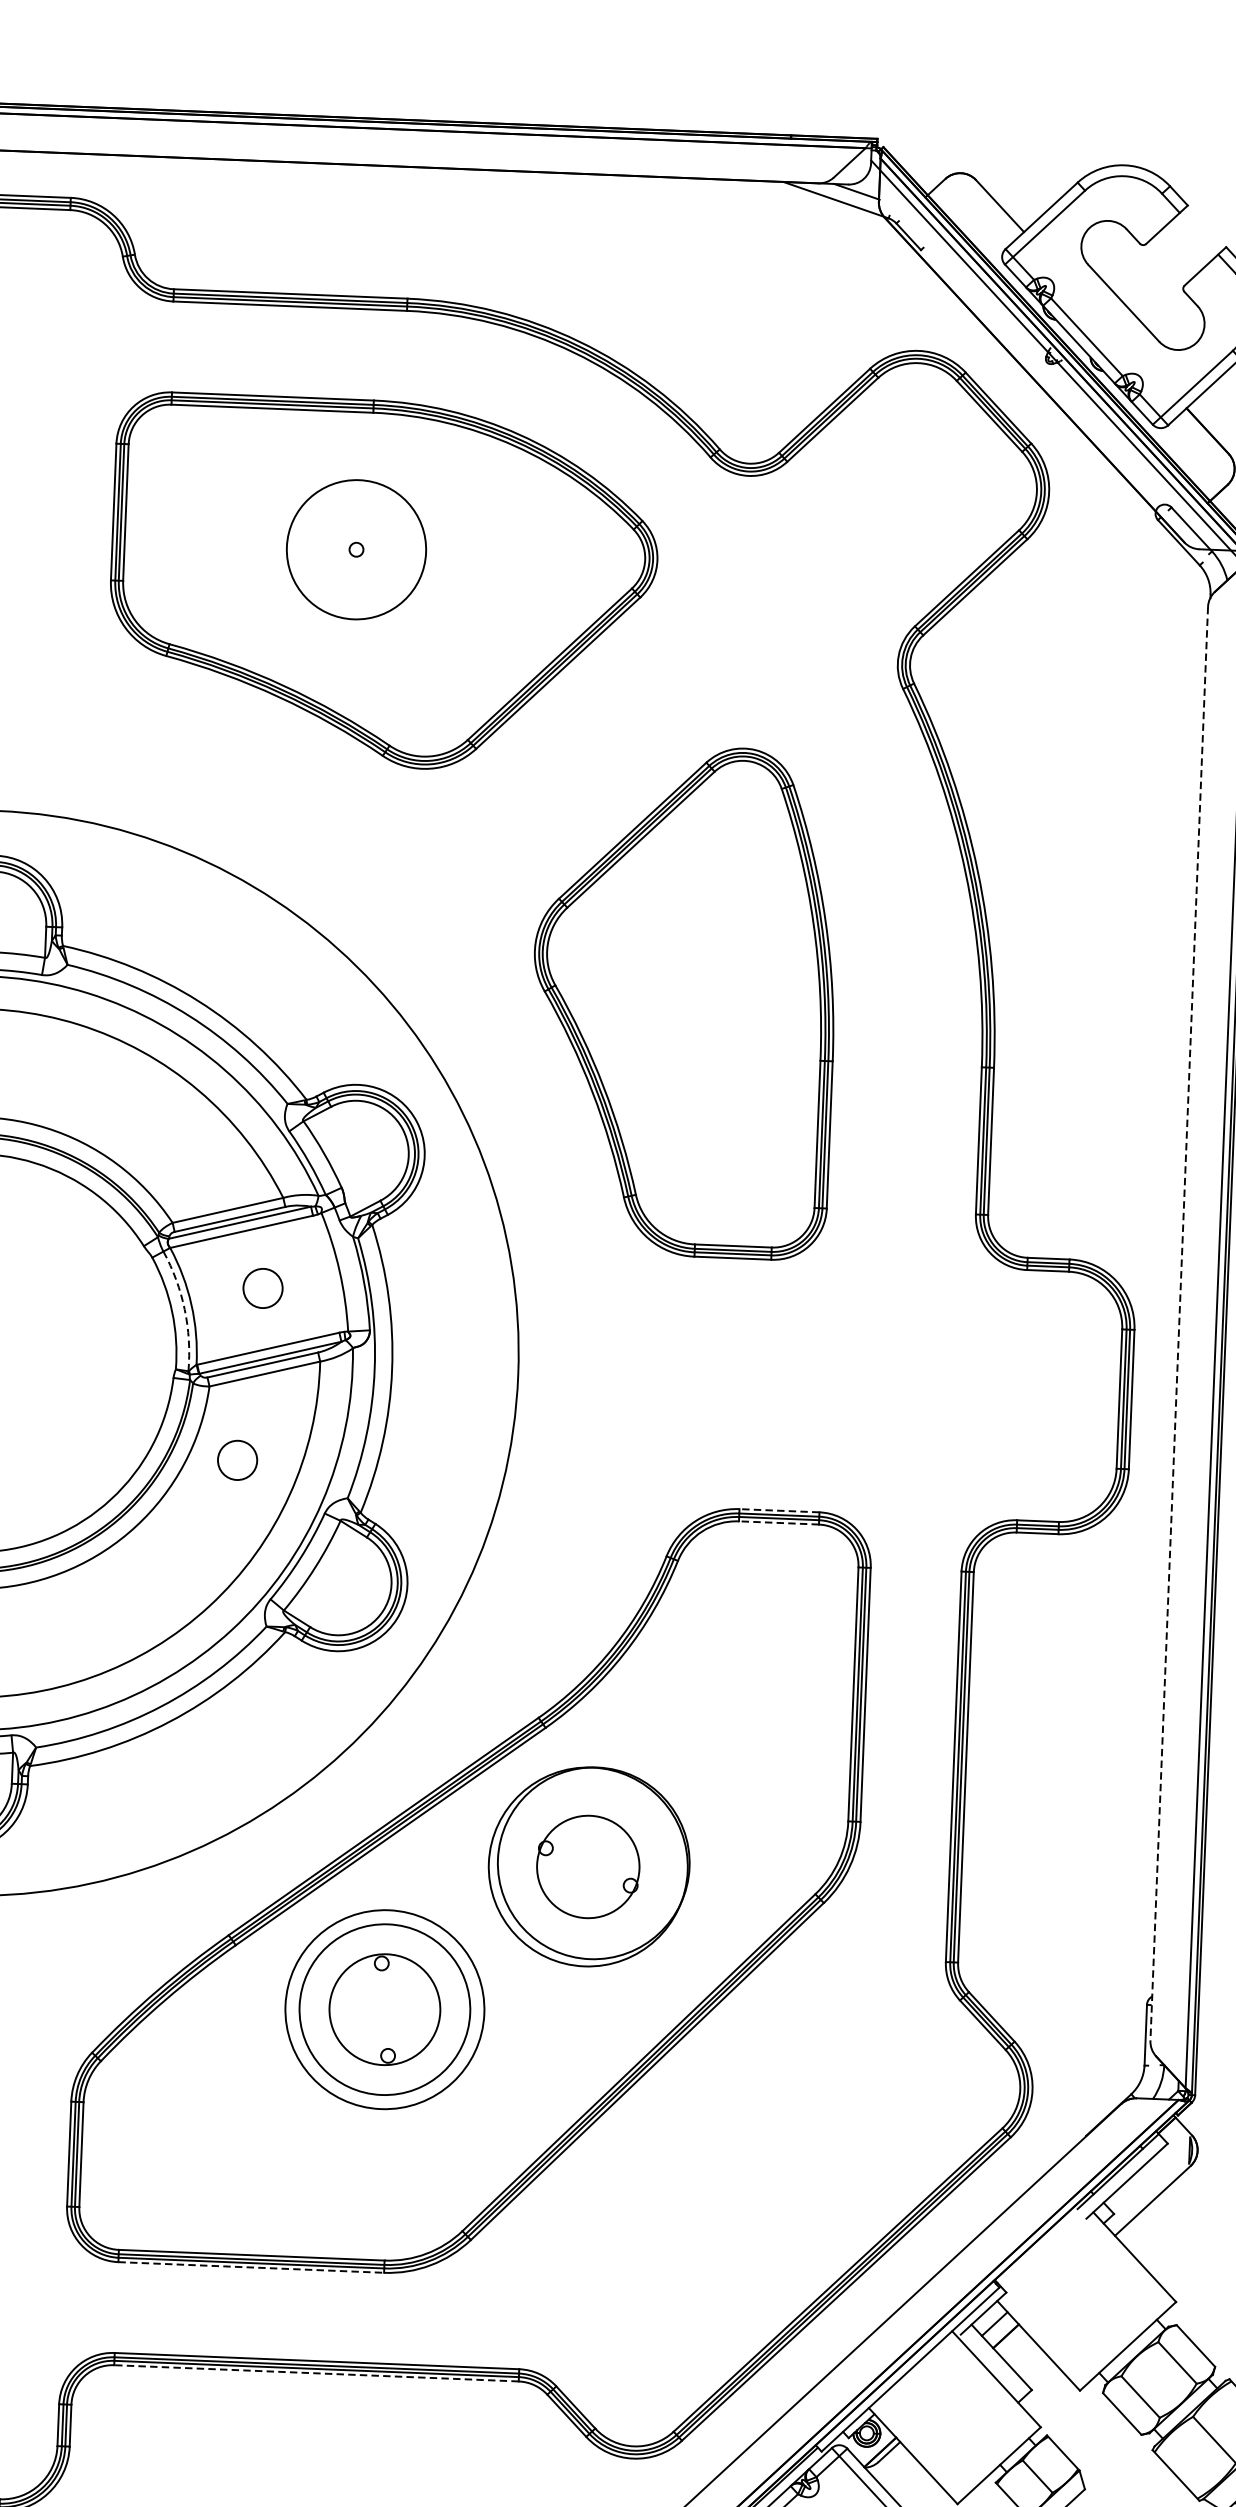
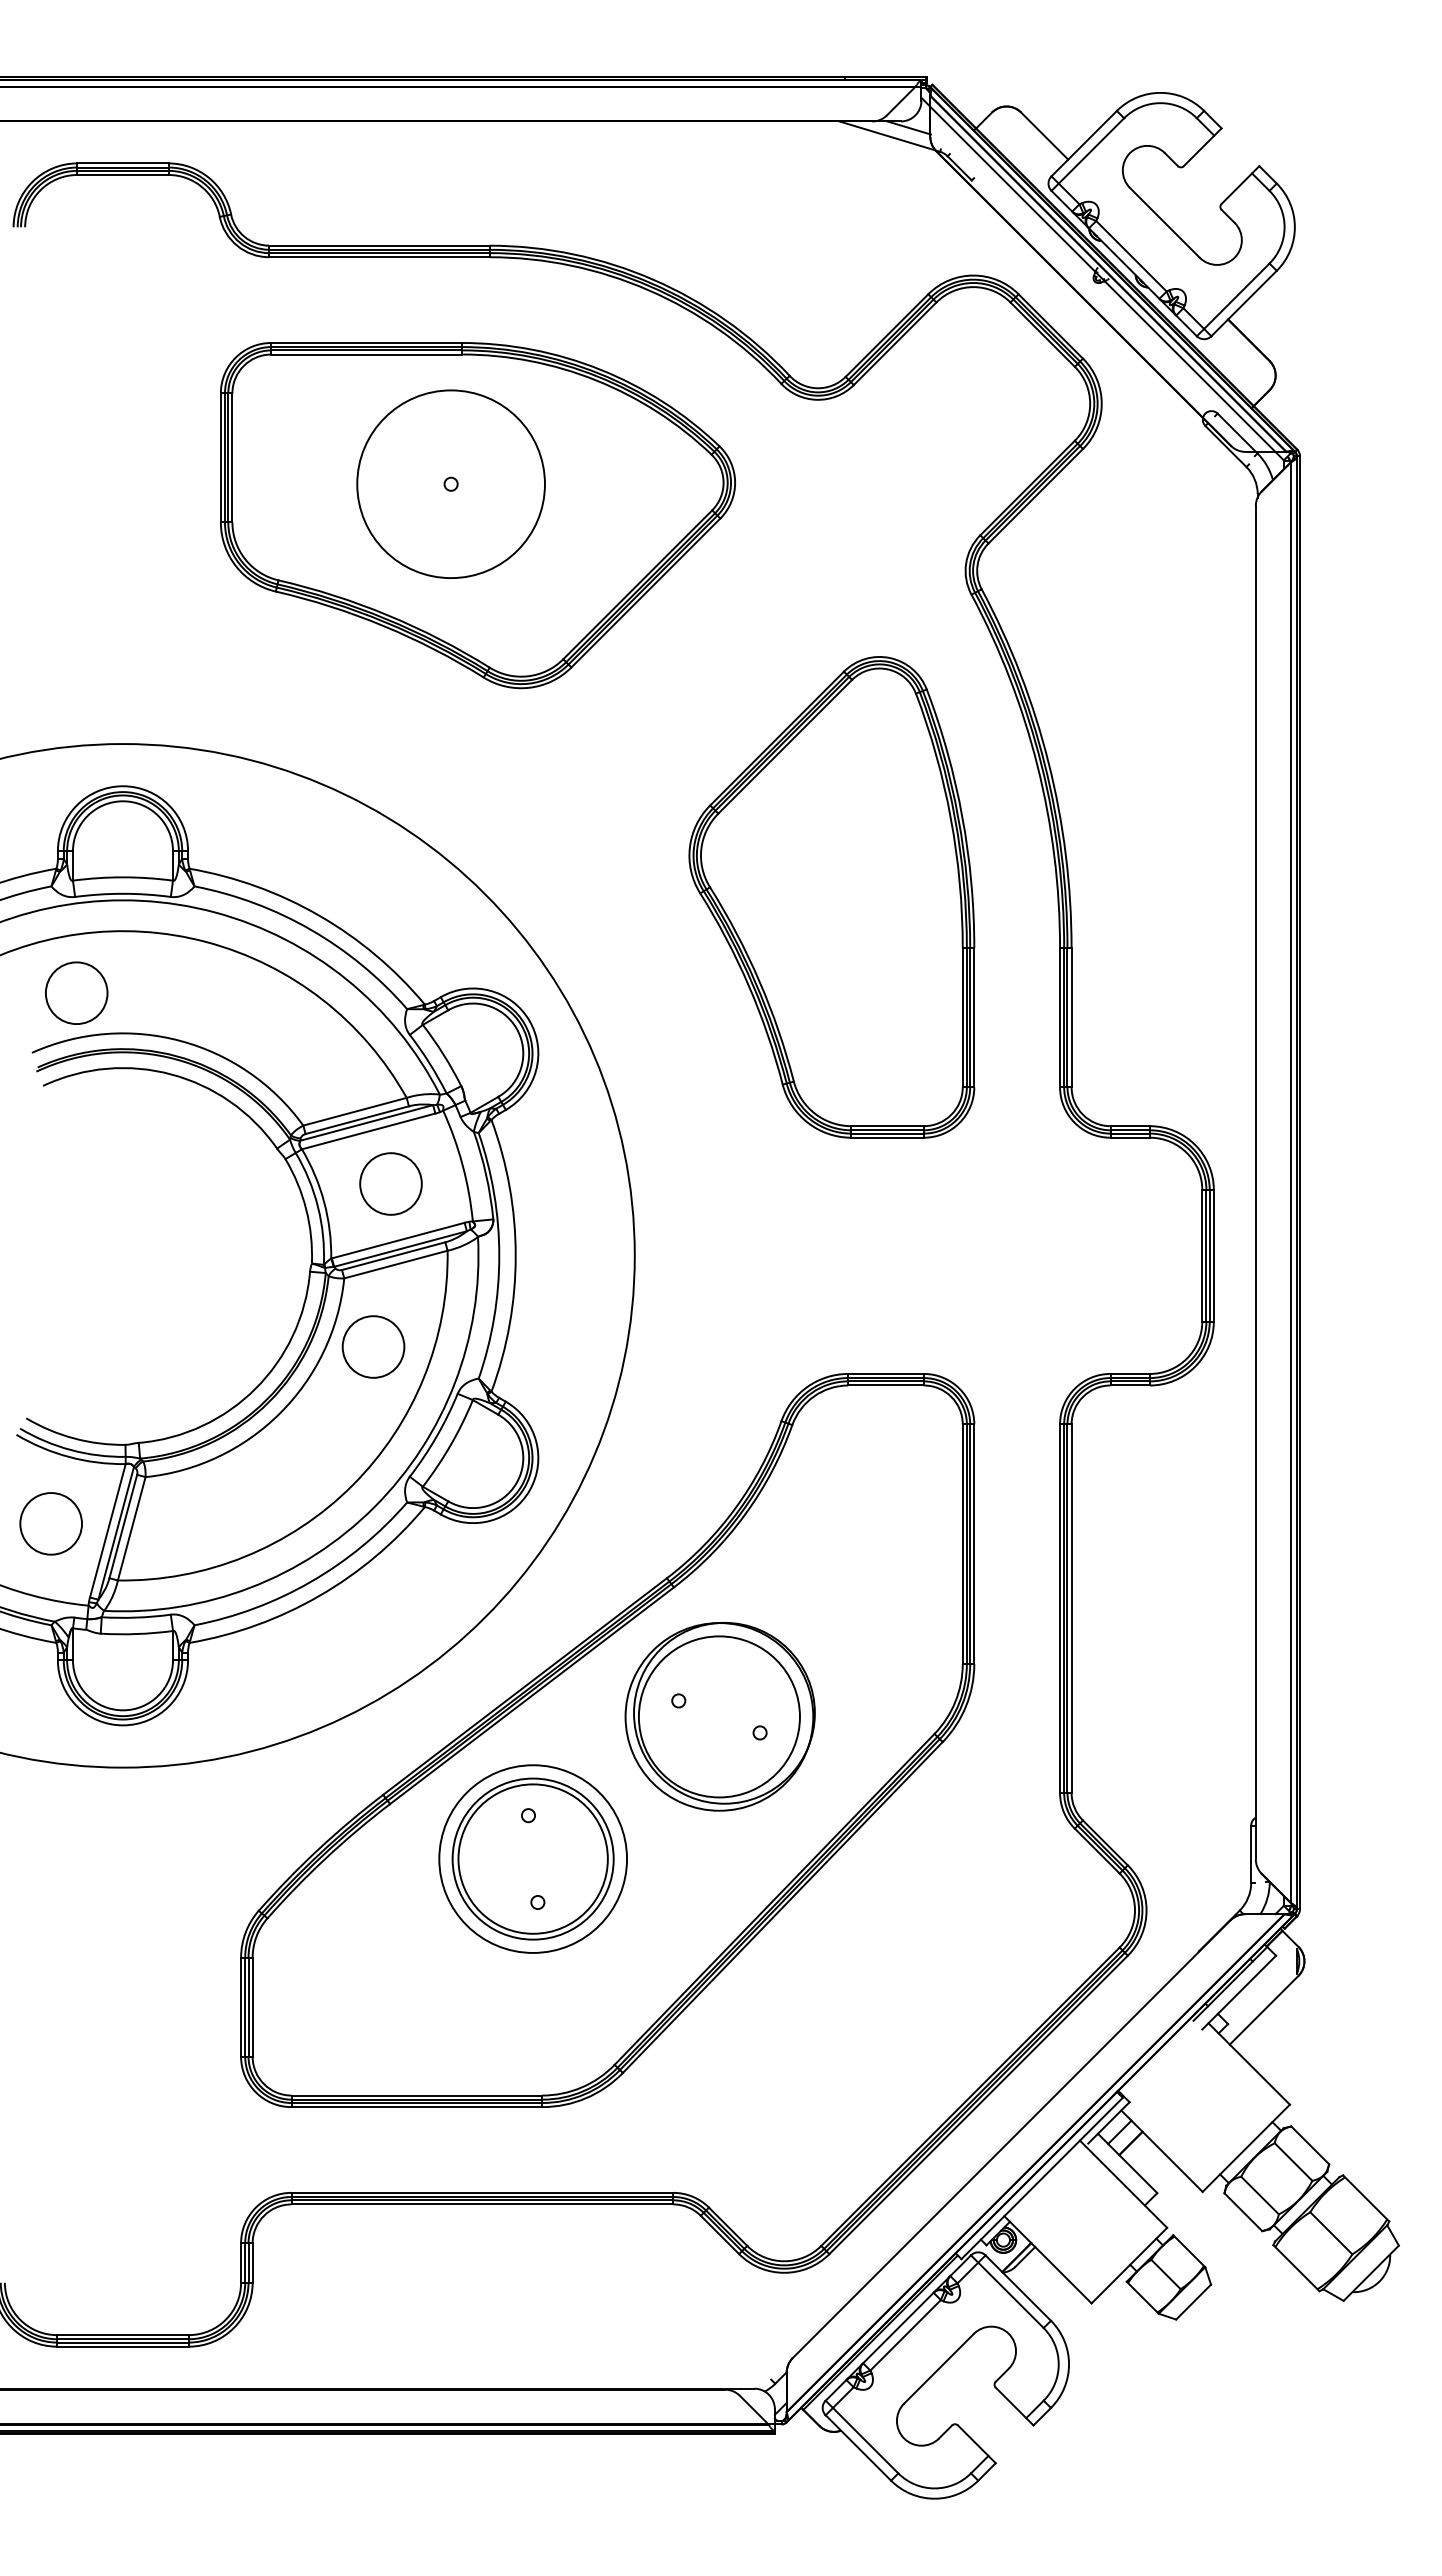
circle: (355, 549) -> (450, 484), size x1.43
part: (683, 1001) -> (831, 897), moved
circle: (262, 1287) -> (390, 1183), size x1.67
arc: (185, 1309) -> (318, 1206), dashed -> solid
line: (1178, 1323) -> (1255, 1182), dashed -> solid
circle: (237, 1459) -> (373, 1346), size x1.67
line: (779, 1510) -> (886, 1373), dashed -> solid
line: (779, 1523) -> (886, 1385), dashed -> solid
circle: (587, 1866) -> (718, 1716), size x1.67
circle: (384, 2009) -> (532, 1858), size x1.43
line: (251, 2267) -> (417, 2107), dashed -> solid
line: (316, 2373) -> (482, 2204), dashed -> solid

